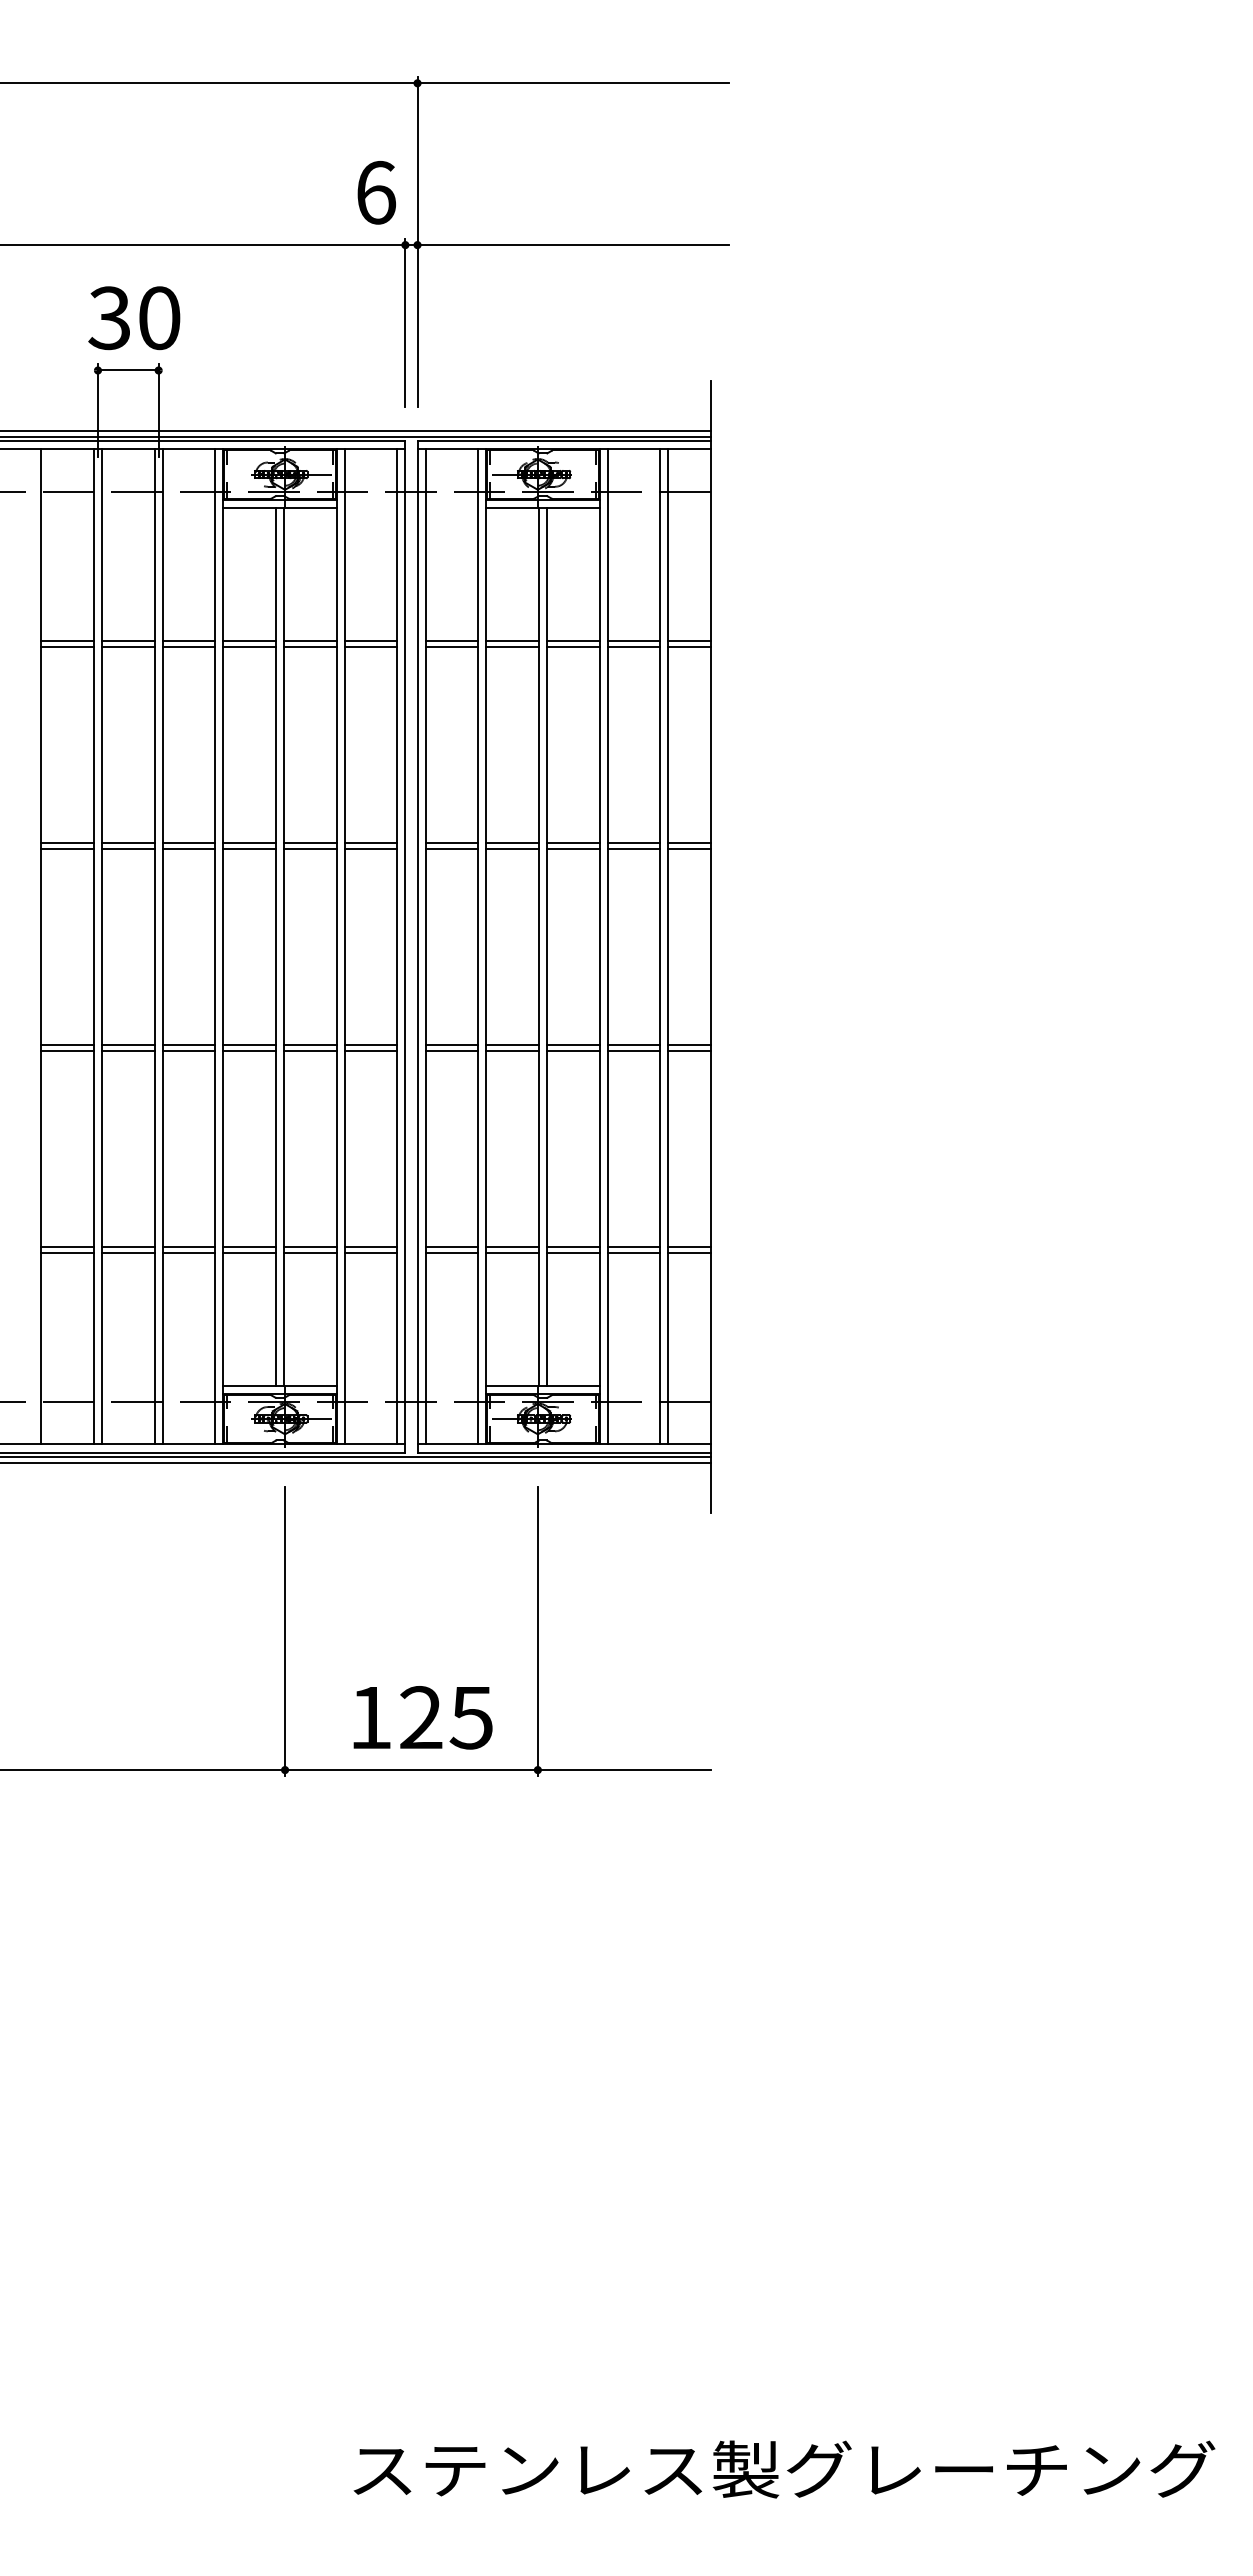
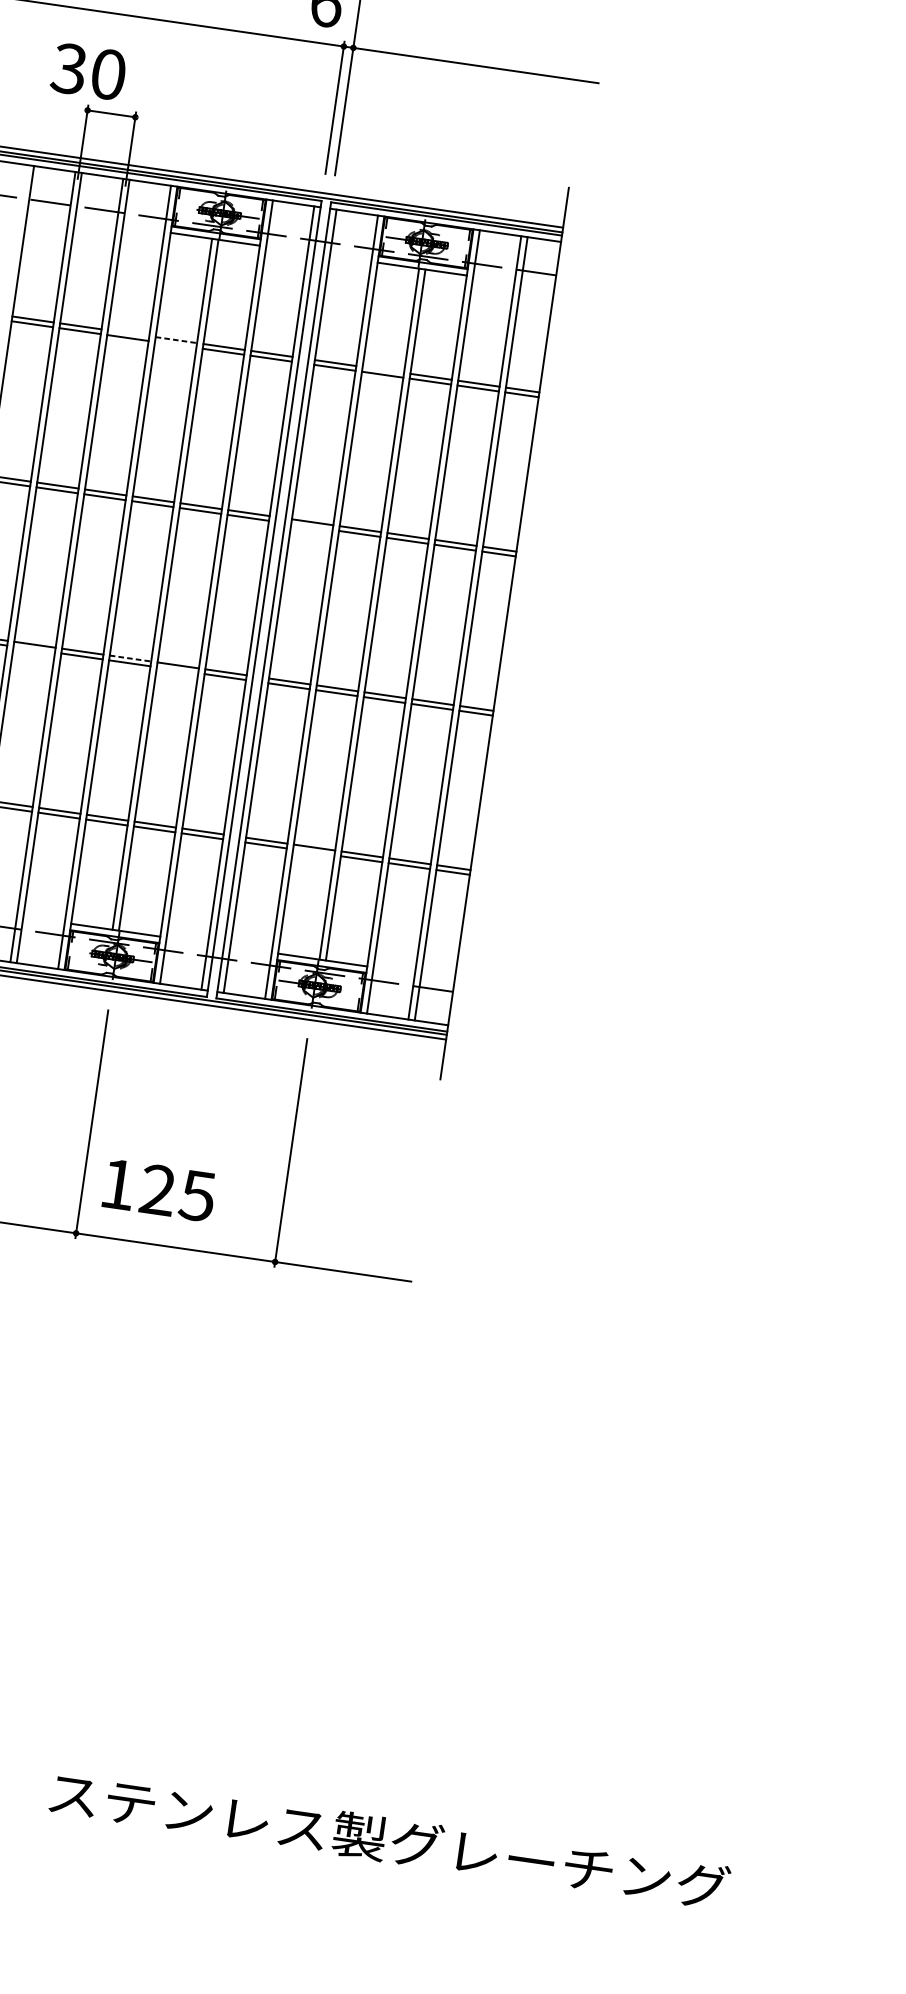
text: (134, 318) -> (88, 71), moved
line: (188, 640) -> (128, 333), removed
line: (250, 640) -> (177, 340), solid -> dashed
line: (512, 640) -> (383, 369), removed
line: (249, 646) -> (175, 344), removed
line: (451, 848) -> (311, 526), removed
line: (250, 1045) -> (131, 659), solid -> dashed
line: (128, 1051) -> (34, 649), removed
line: (310, 1051) -> (177, 670), removed
line: (512, 1253) -> (313, 852), removed
text: (422, 1717) -> (159, 1190), moved

